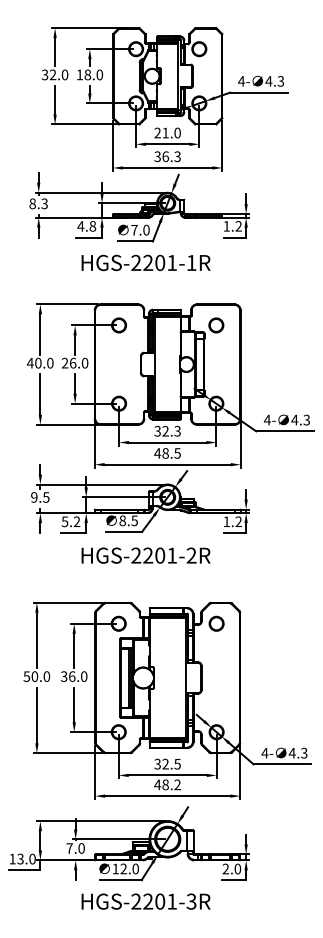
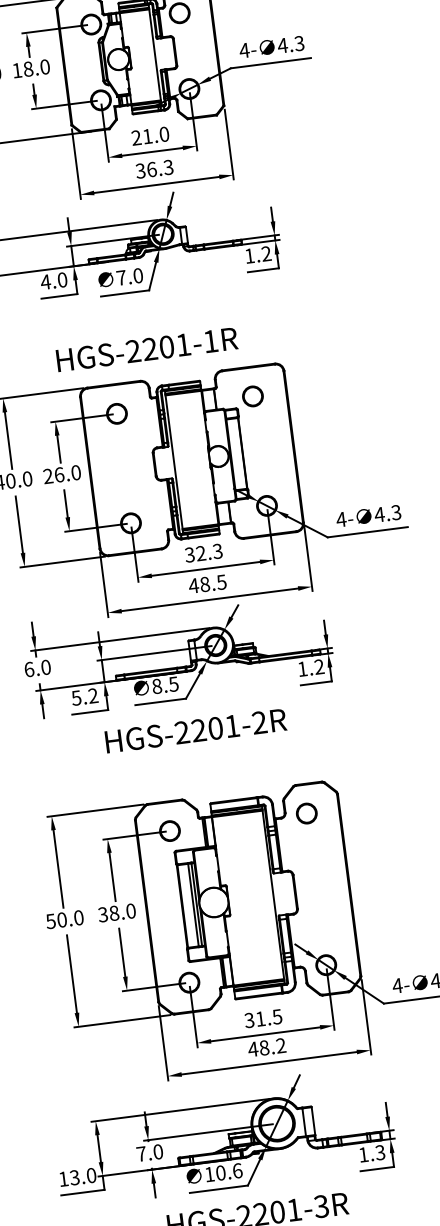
text: (92, 226) -> (62, 280), 4.8 -> 4.0
text: (145, 262) -> (146, 349), moved
text: (40, 497) -> (37, 668), 9.5 -> 6.0
text: (72, 676) -> (114, 913), 36.0 -> 38.0
text: (165, 763) -> (260, 1018), 32.5 -> 31.5
text: (129, 868) -> (228, 1171), 12.0 -> 10.6
text: (231, 868) -> (371, 1153), 2.0 -> 1.3

